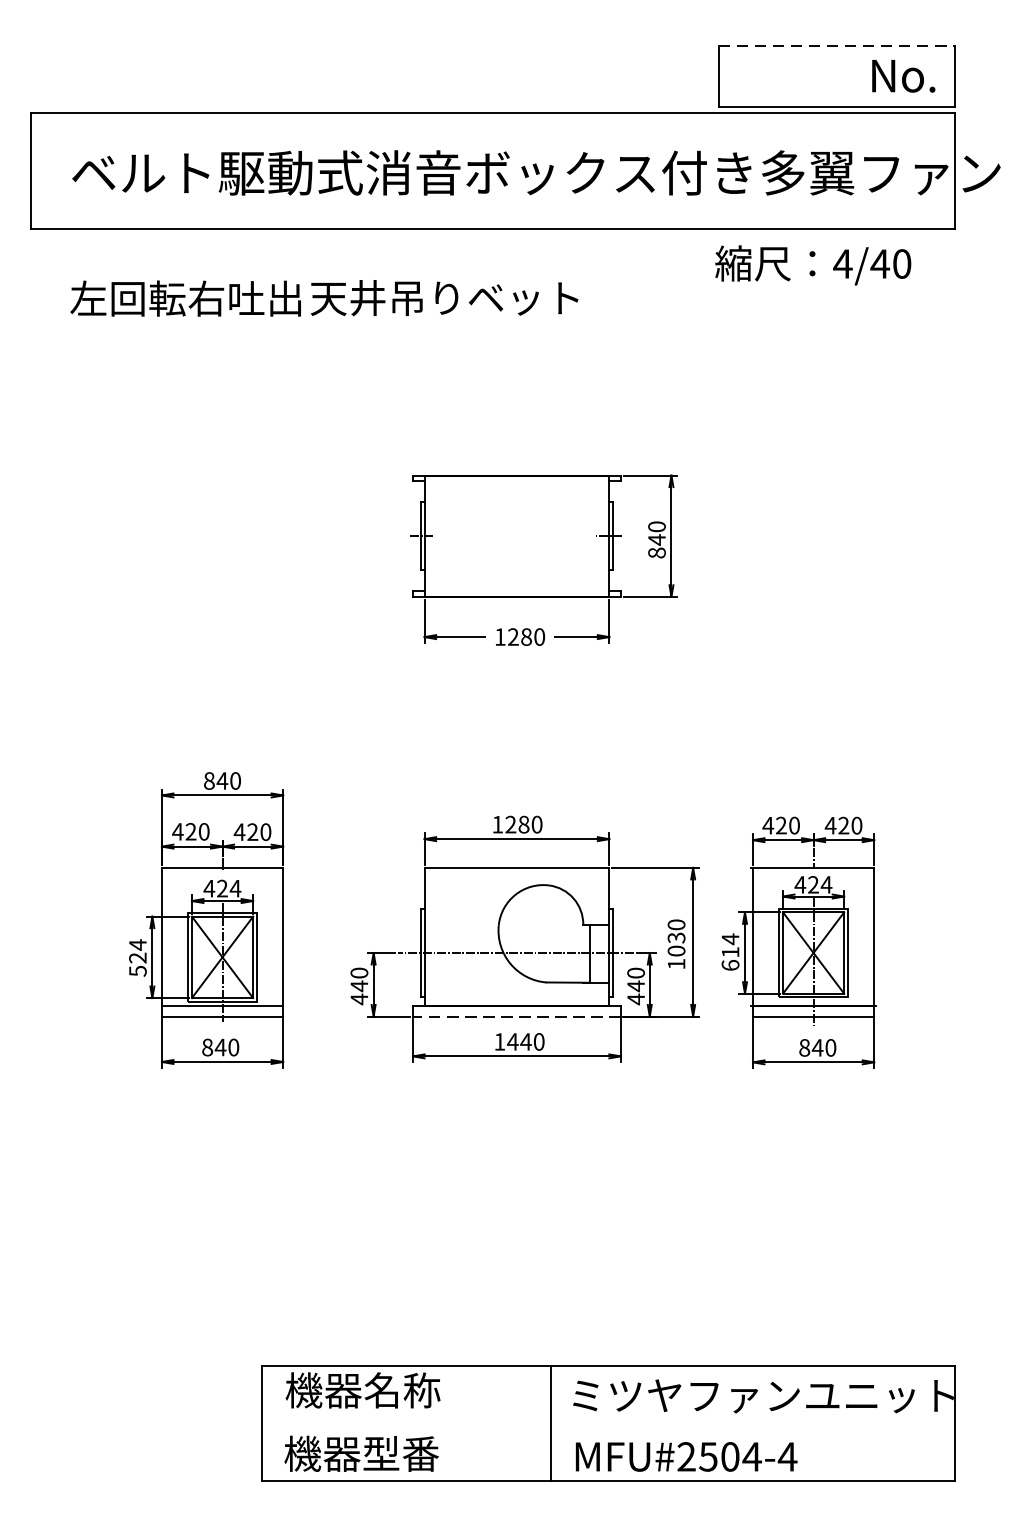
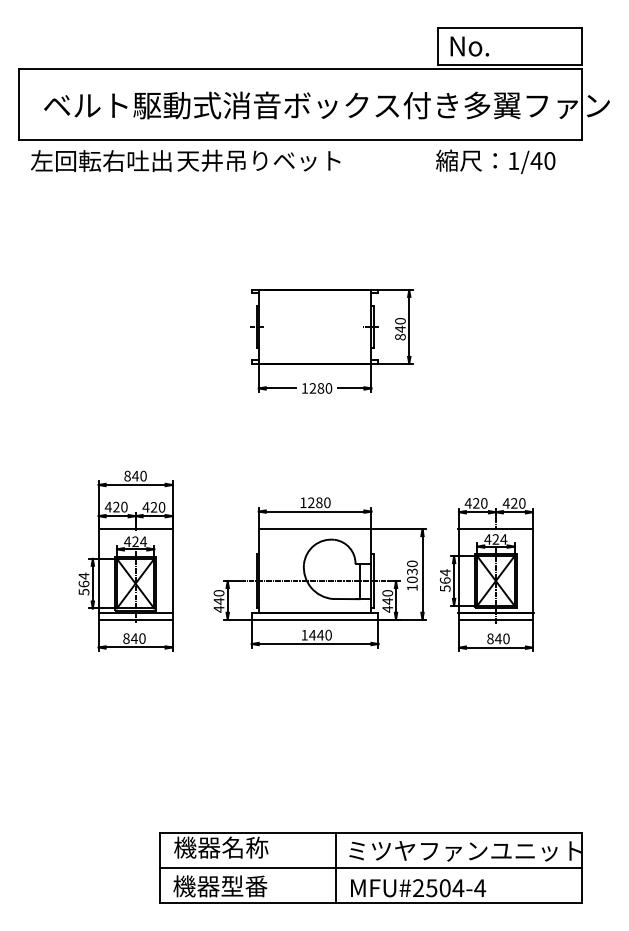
line: (837, 45) -> (510, 27), dashed -> solid
text: (903, 76) -> (469, 46), moved
text: (842, 263) -> (513, 160), 4/40 -> 1/40
text: (324, 297) -> (185, 160), moved
text: (137, 957) -> (83, 583), 524 -> 564
text: (729, 958) -> (444, 584), 614 -> 564
line: (516, 1016) -> (314, 619), dashed -> solid
line: (607, 1422) -> (370, 867), added

